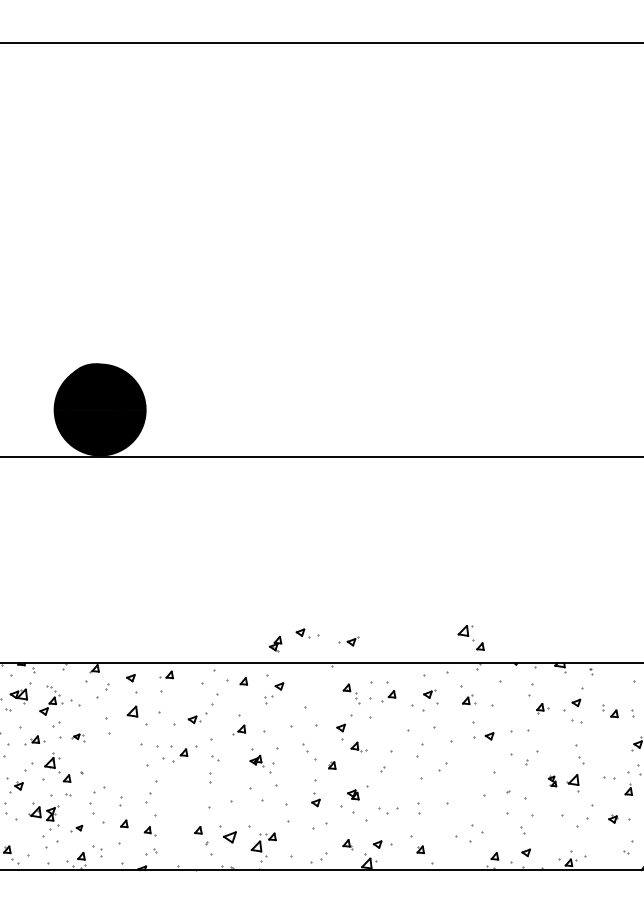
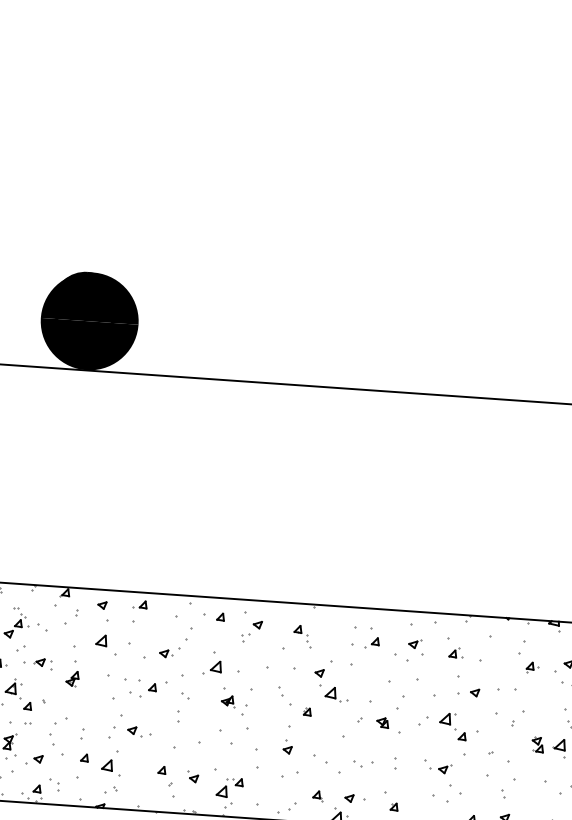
part: (307, 633) -> (139, 731), moved
part: (470, 637) -> (452, 726), moved
part: (348, 641) -> (439, 768), moved
part: (275, 643) -> (72, 678), moved
part: (351, 693) -> (302, 635), moved
part: (239, 729) -> (212, 667), size x1.43
part: (78, 737) -> (42, 663), size x1.43
part: (358, 746) -> (336, 693), size x1.43
part: (552, 781) -> (537, 744), size x1.43
part: (353, 794) -> (383, 722), moved
part: (76, 828) -> (34, 759), size x1.43
part: (149, 831) -> (110, 767), size x1.67
part: (227, 834) -> (192, 776), size x0.62

